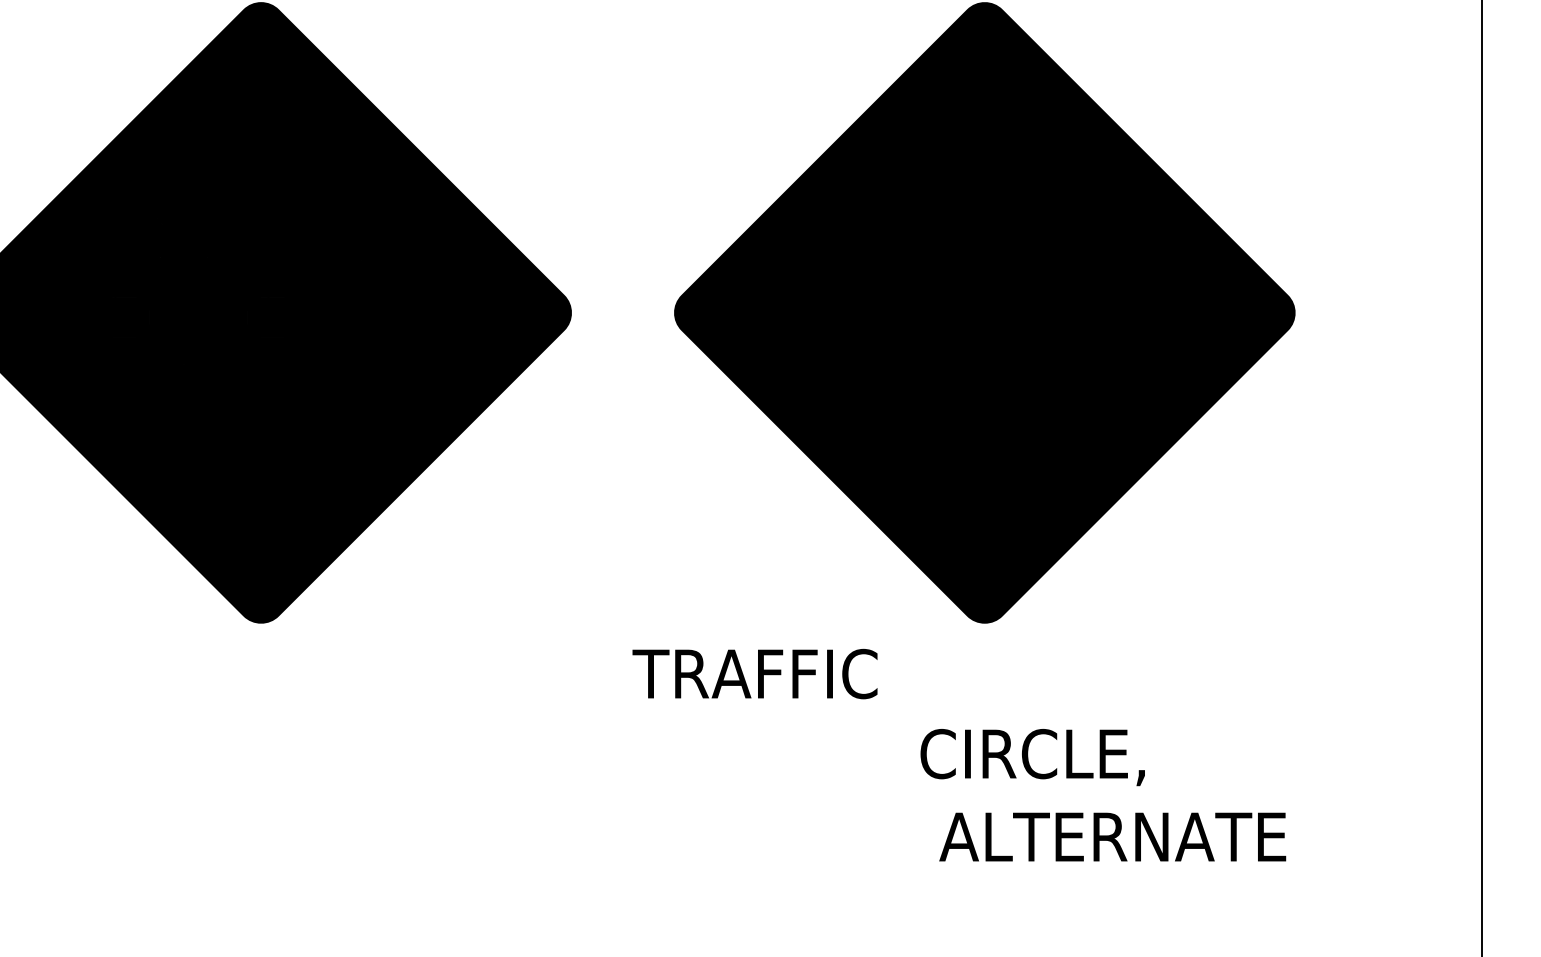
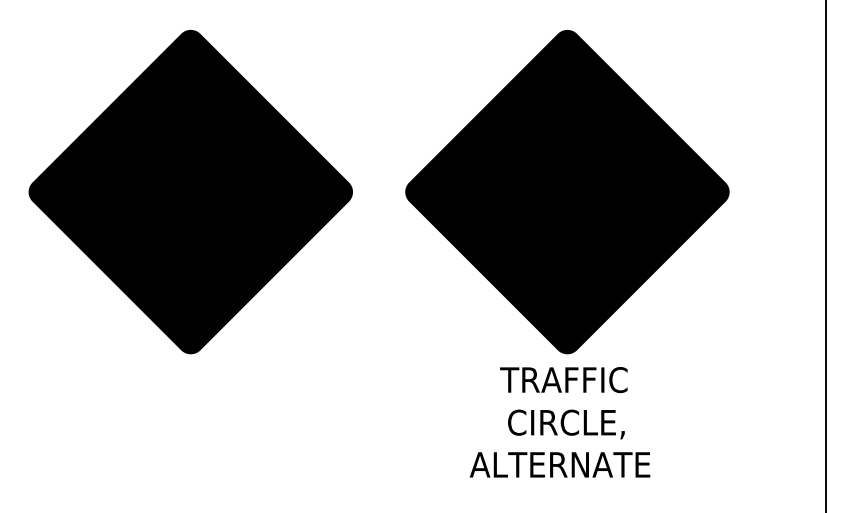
text: (754, 674) -> (563, 380), moved
text: (1032, 757) -> (566, 424), moved
text: (1111, 836) -> (559, 464), moved

